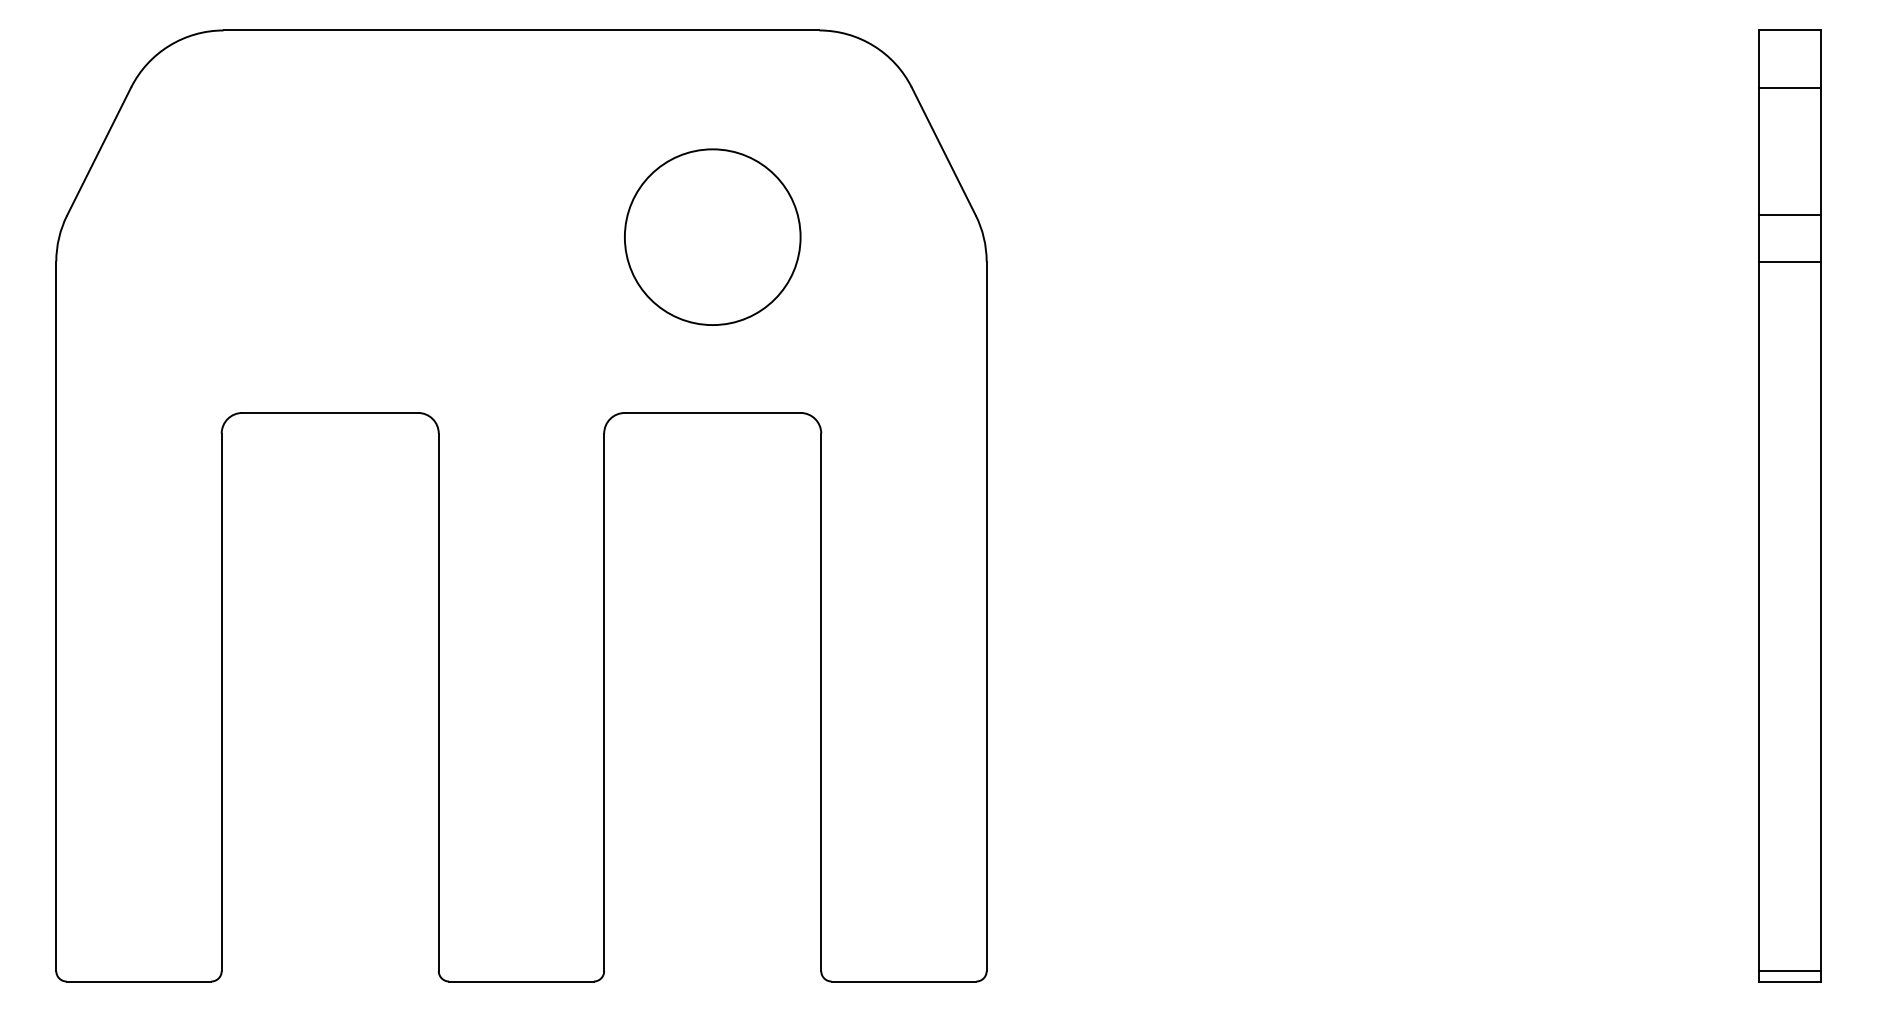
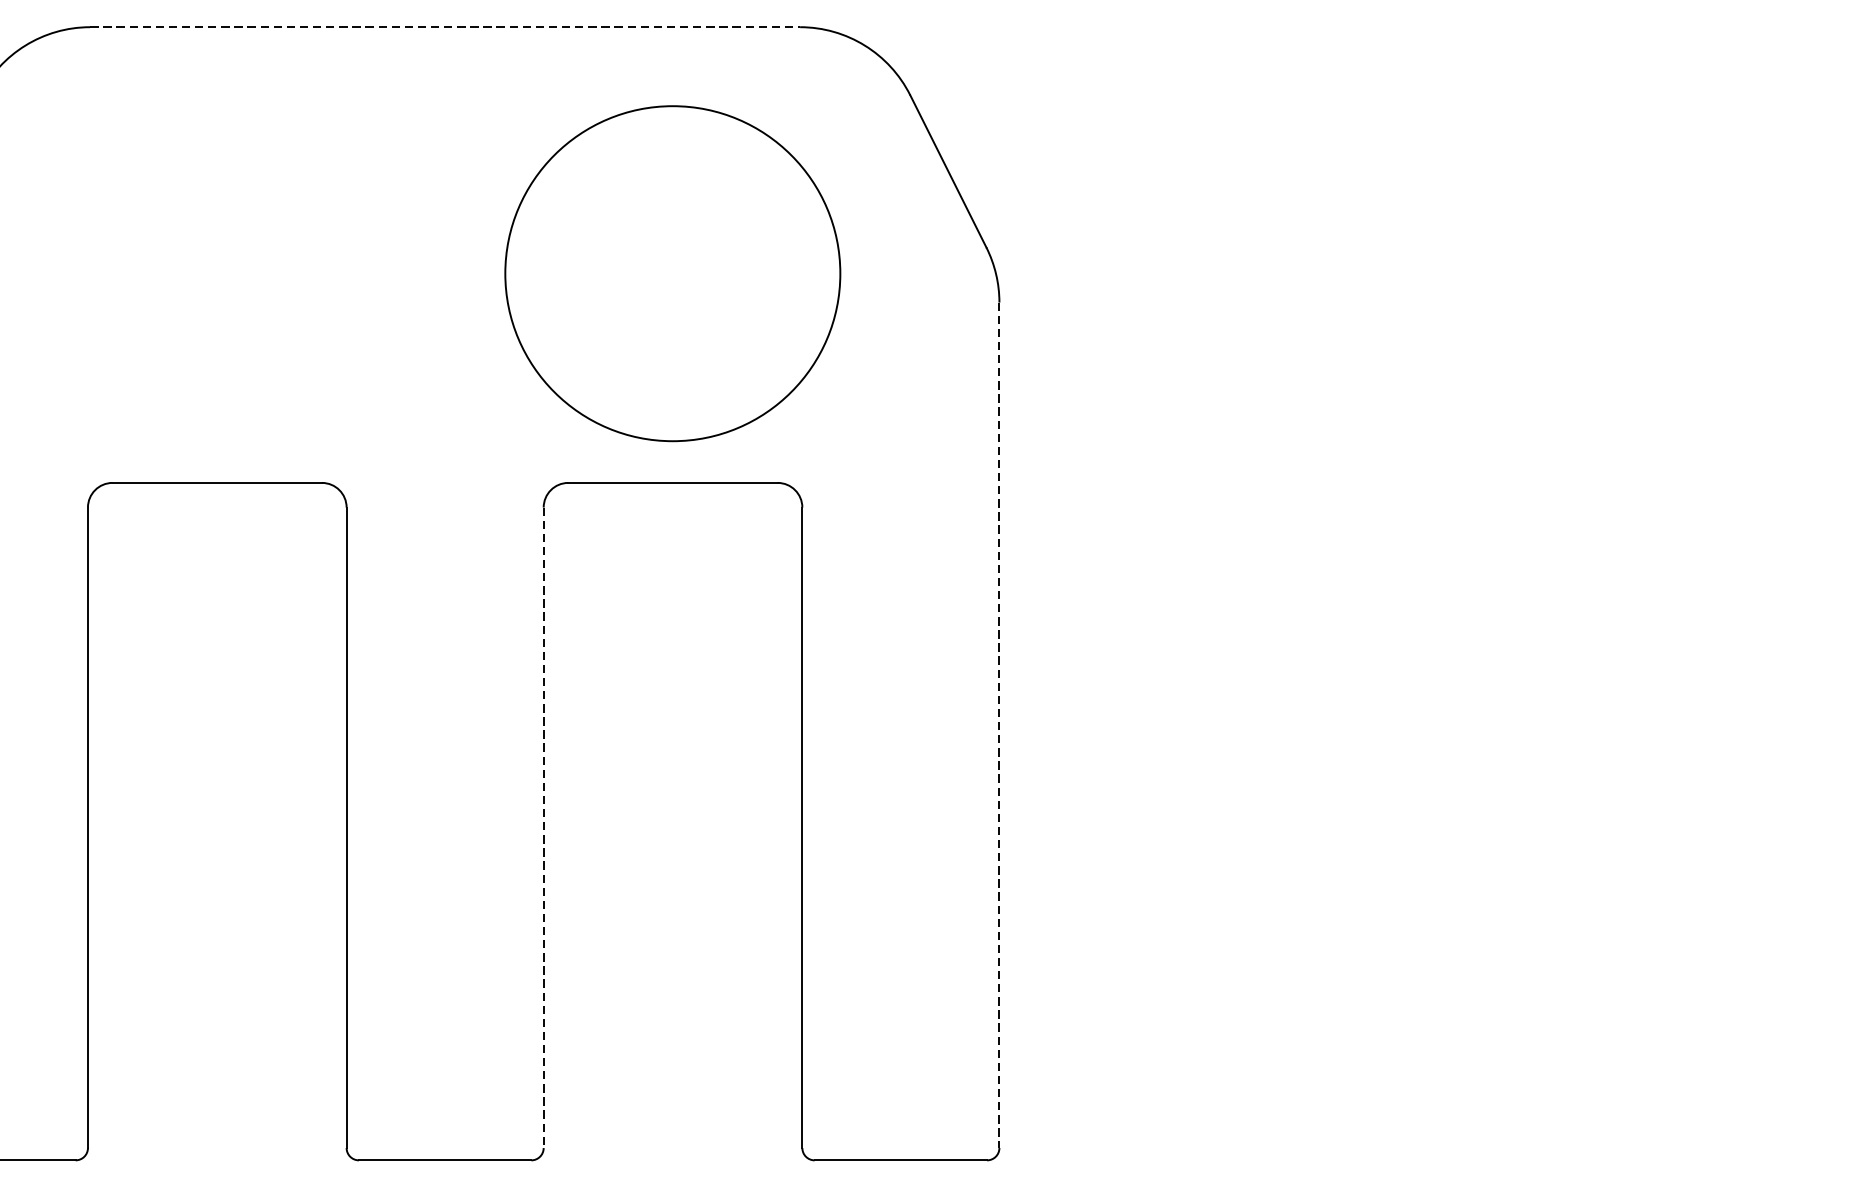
line: (521, 30) -> (445, 27), solid -> dashed
circle: (712, 236) -> (672, 272), size x1.6
line: (986, 616) -> (999, 725), solid -> dashed
line: (604, 702) -> (544, 827), solid -> dashed

